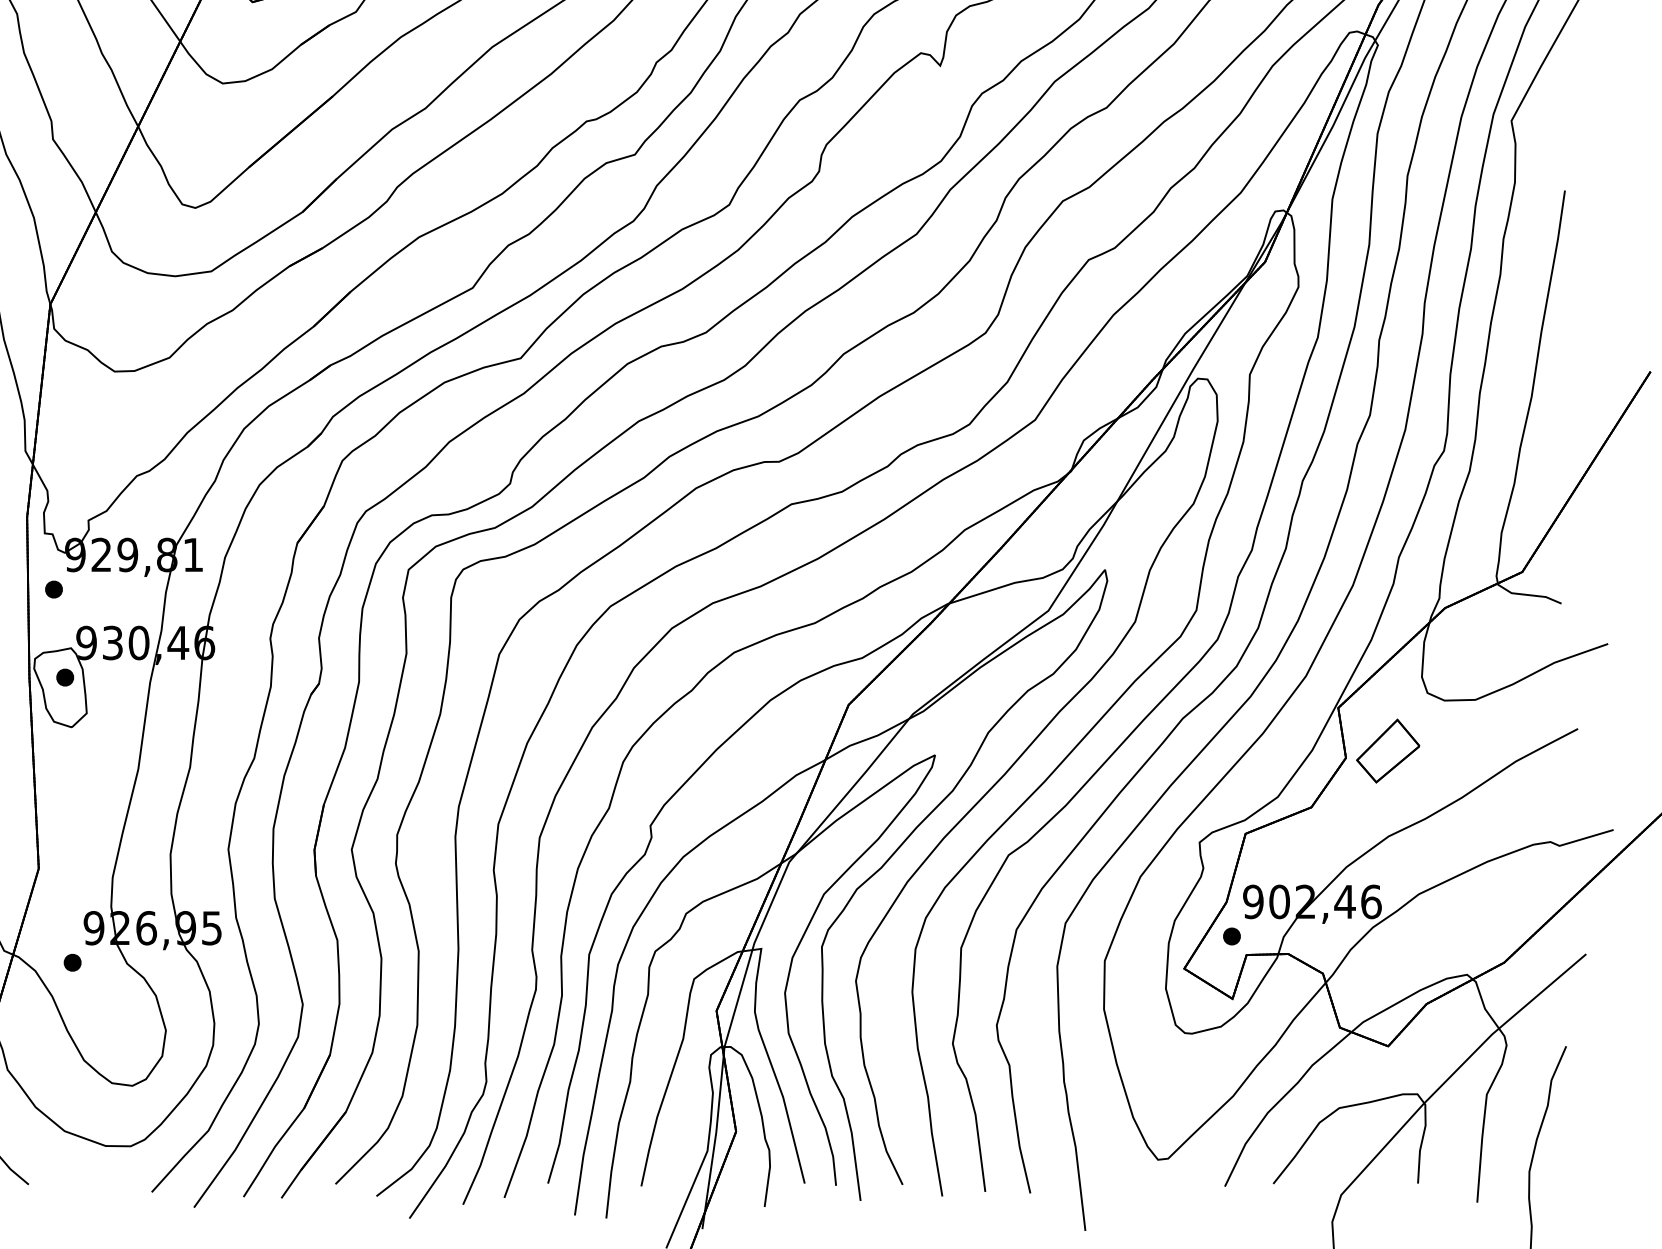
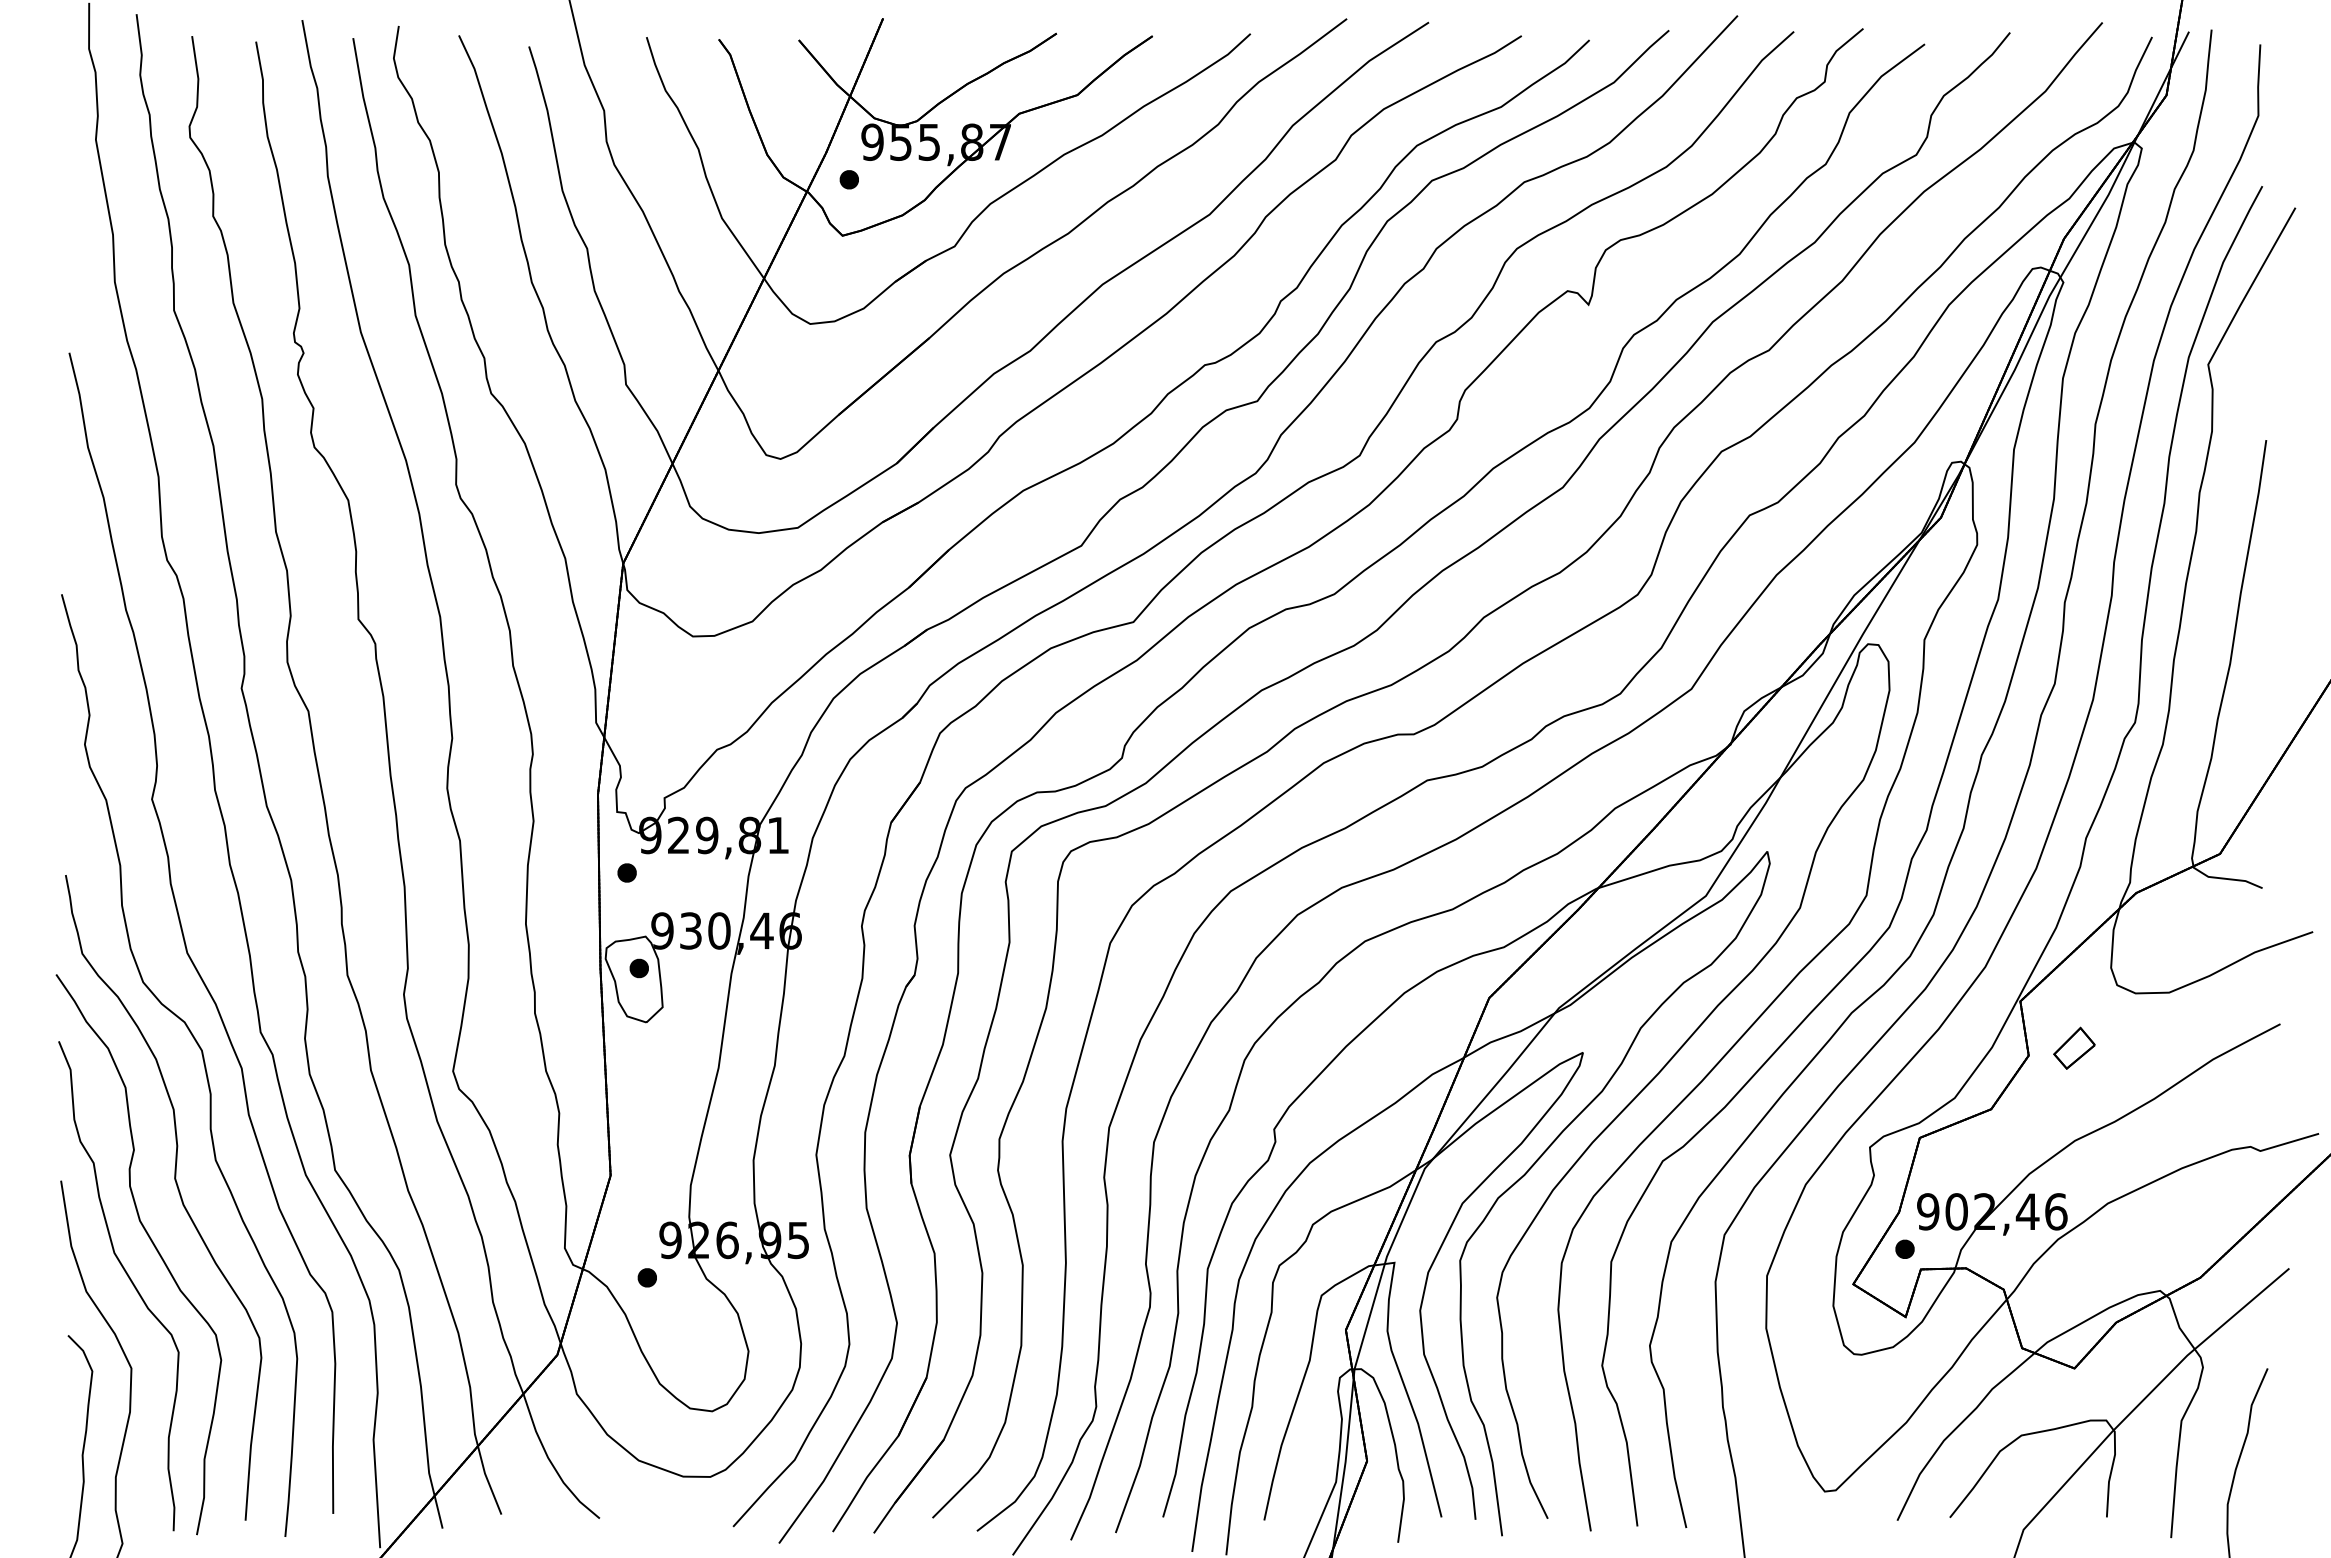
part: (1388, 751) -> (2074, 1048), size x0.6

